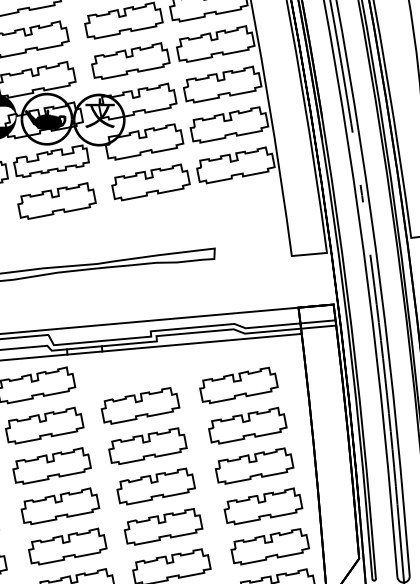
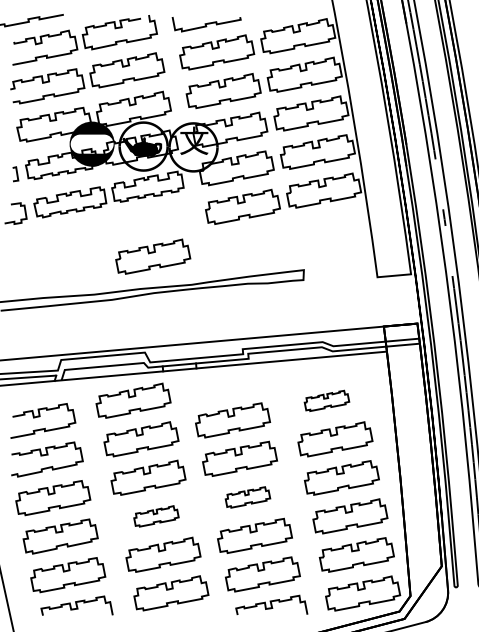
part: (57, 200) -> (153, 256), moved
part: (238, 385) -> (326, 400), size x0.6
part: (155, 486) -> (247, 497), size x0.6
part: (60, 506) -> (156, 516), size x0.6

